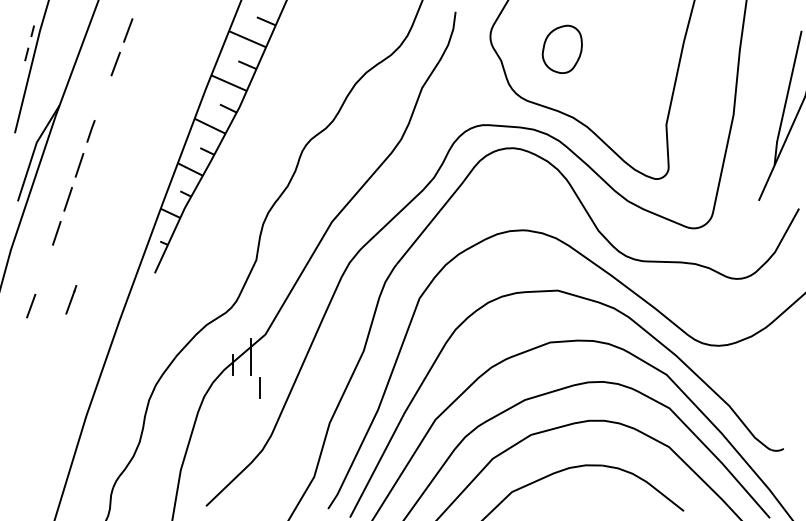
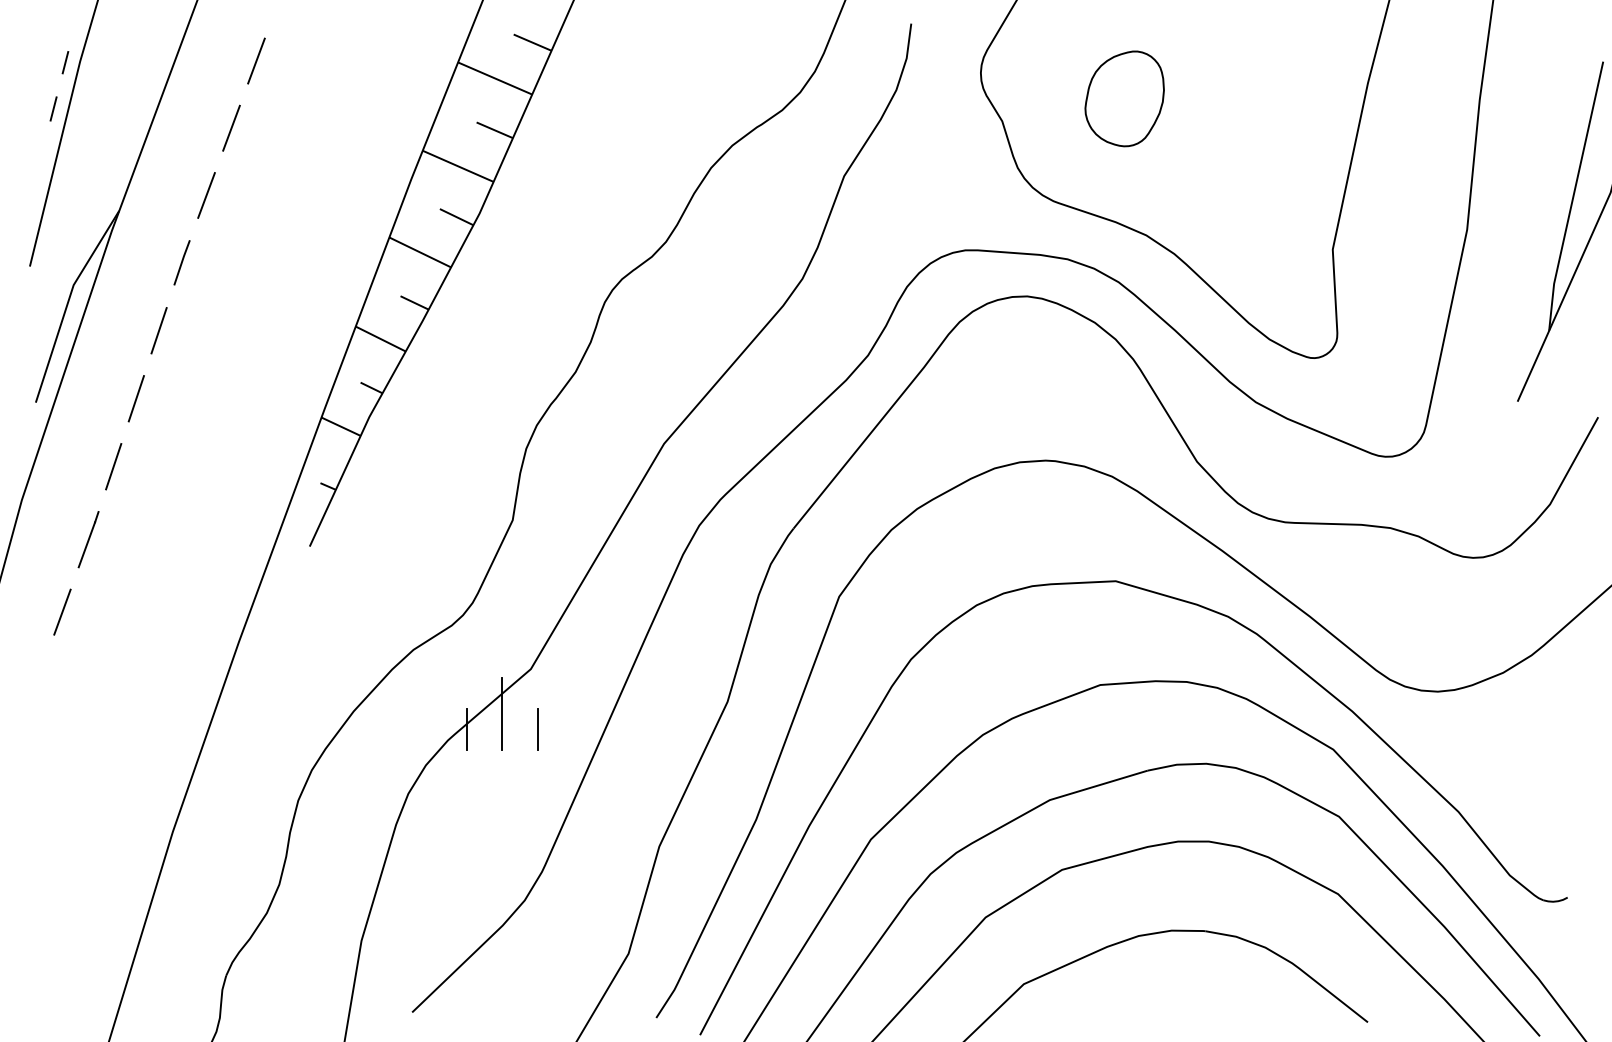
line: (103, 97) -> (207, 195), added
line: (71, 299) -> (89, 538), moved
line: (259, 387) -> (537, 728), moved

